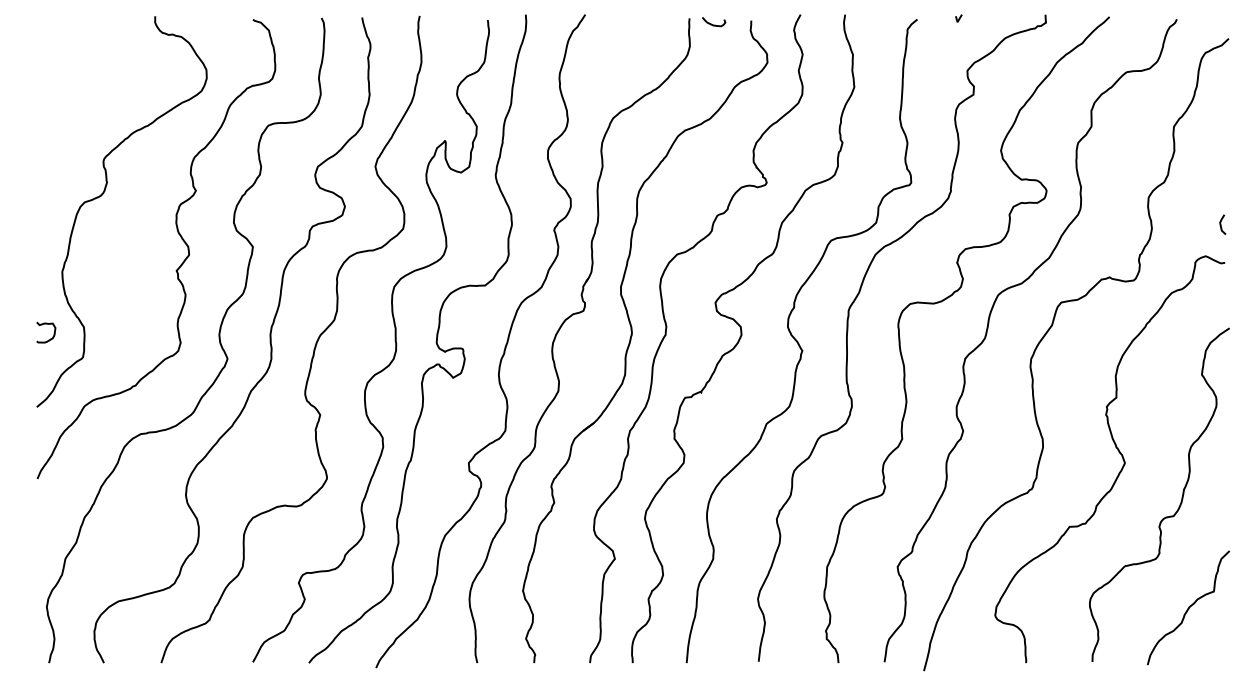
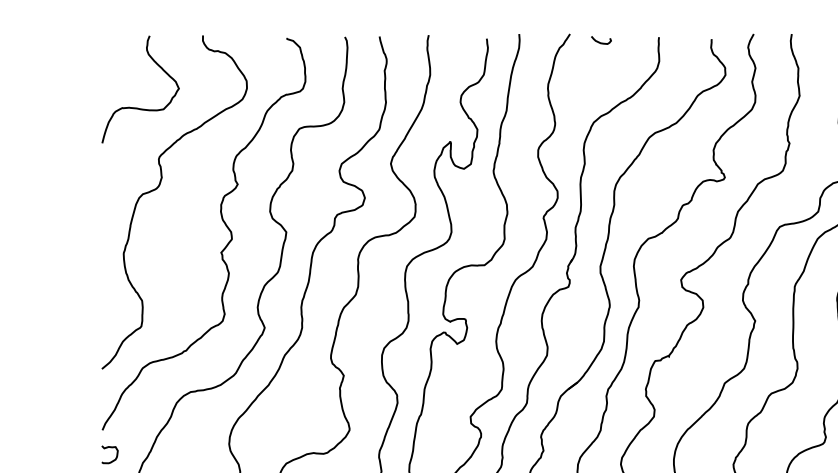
curve: (714, 24) -> (601, 42), moved
curve: (77, 100) -> (136, 107), added
curve: (53, 333) -> (116, 455), moved

